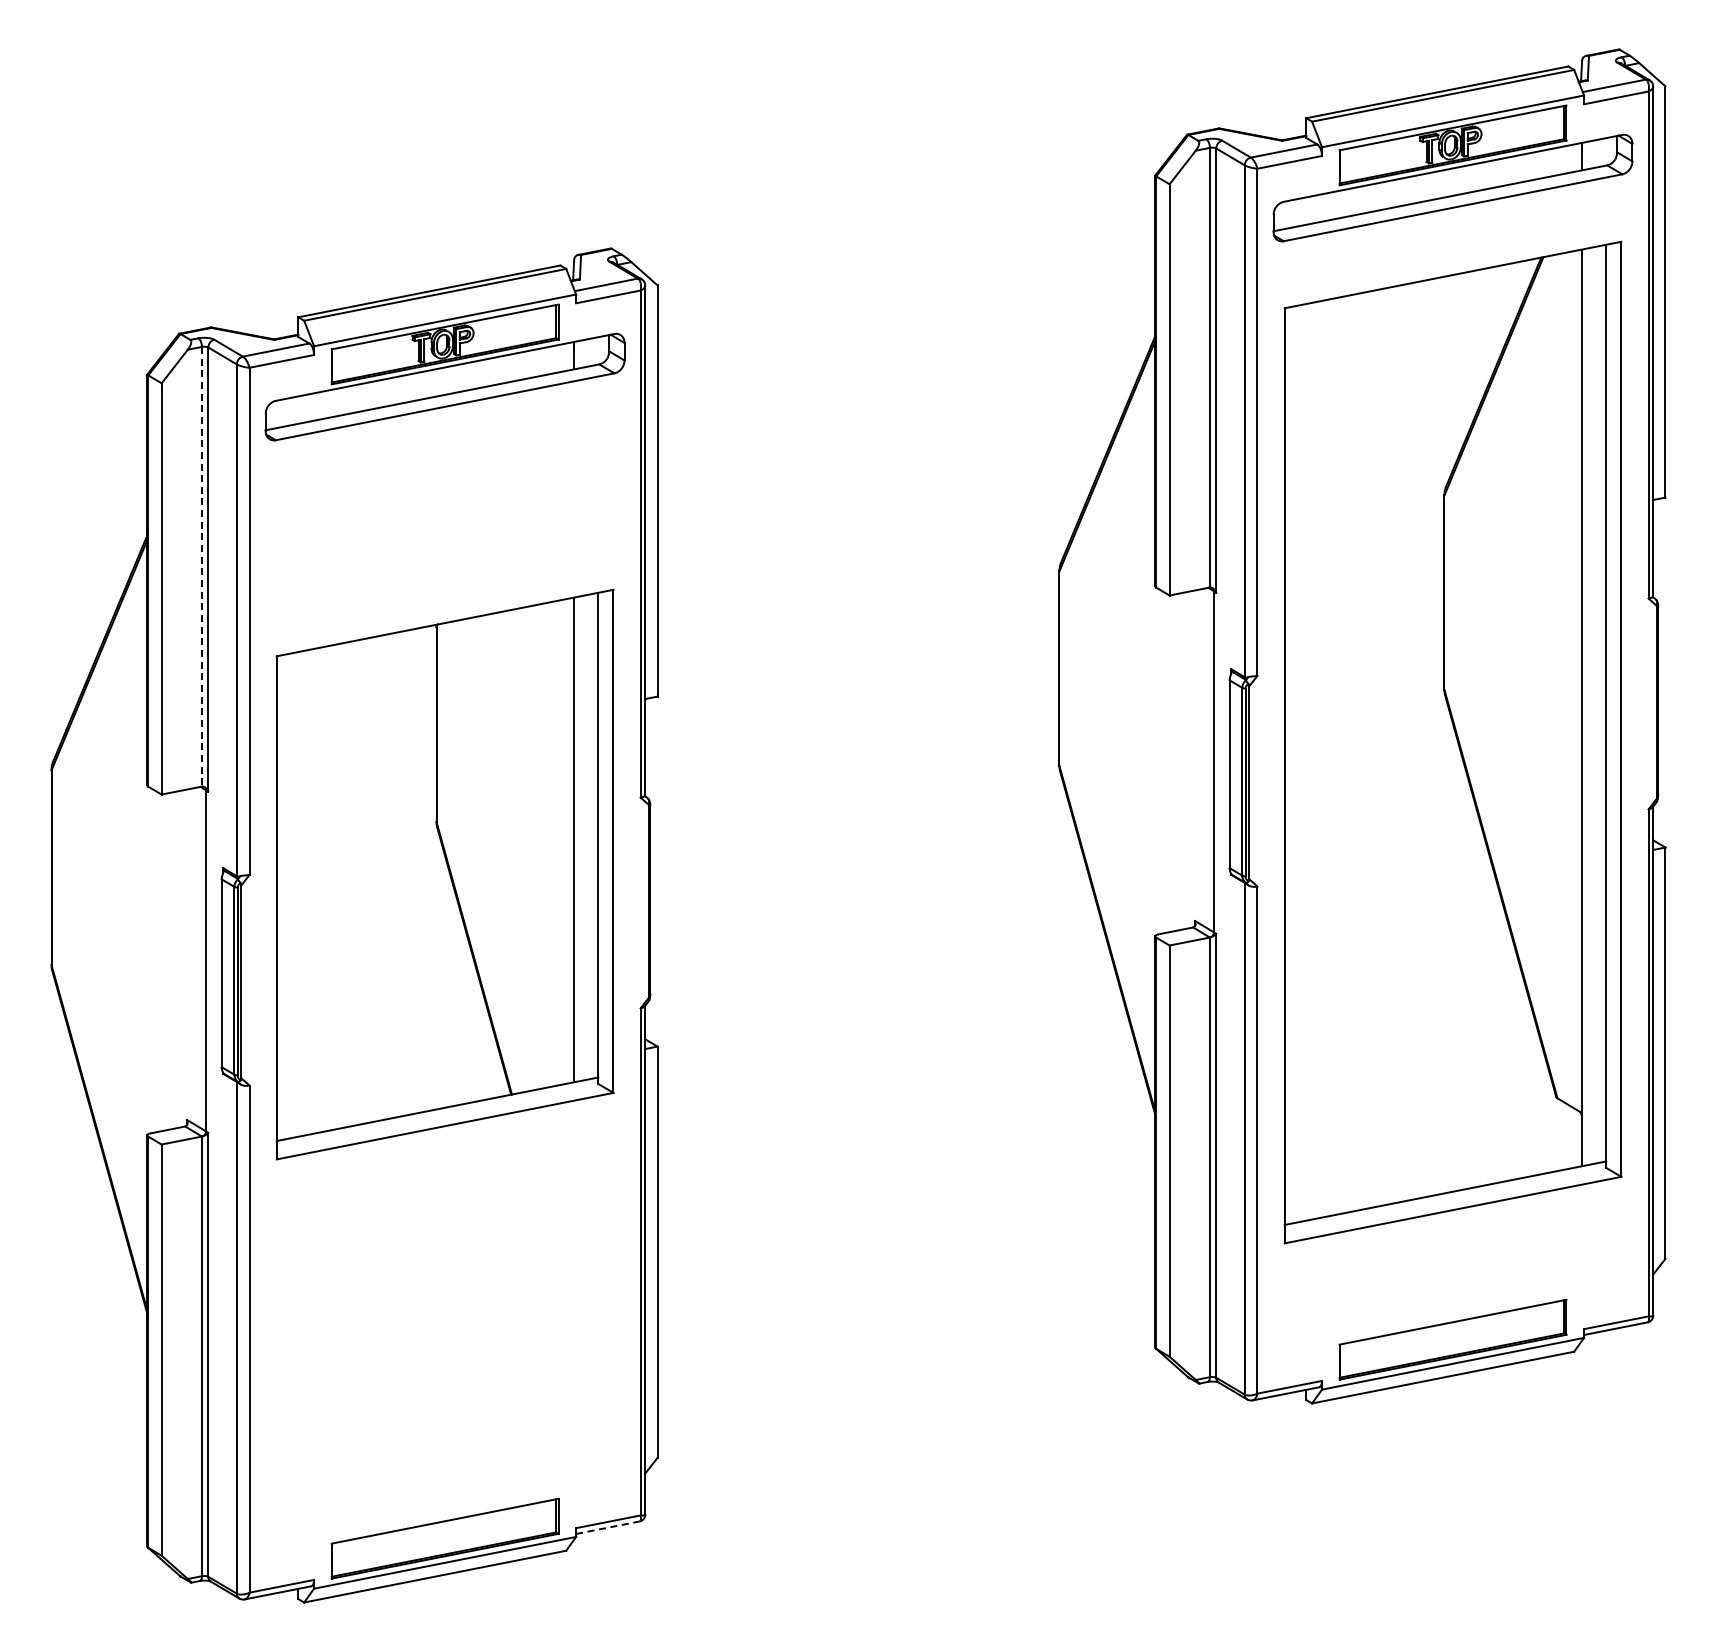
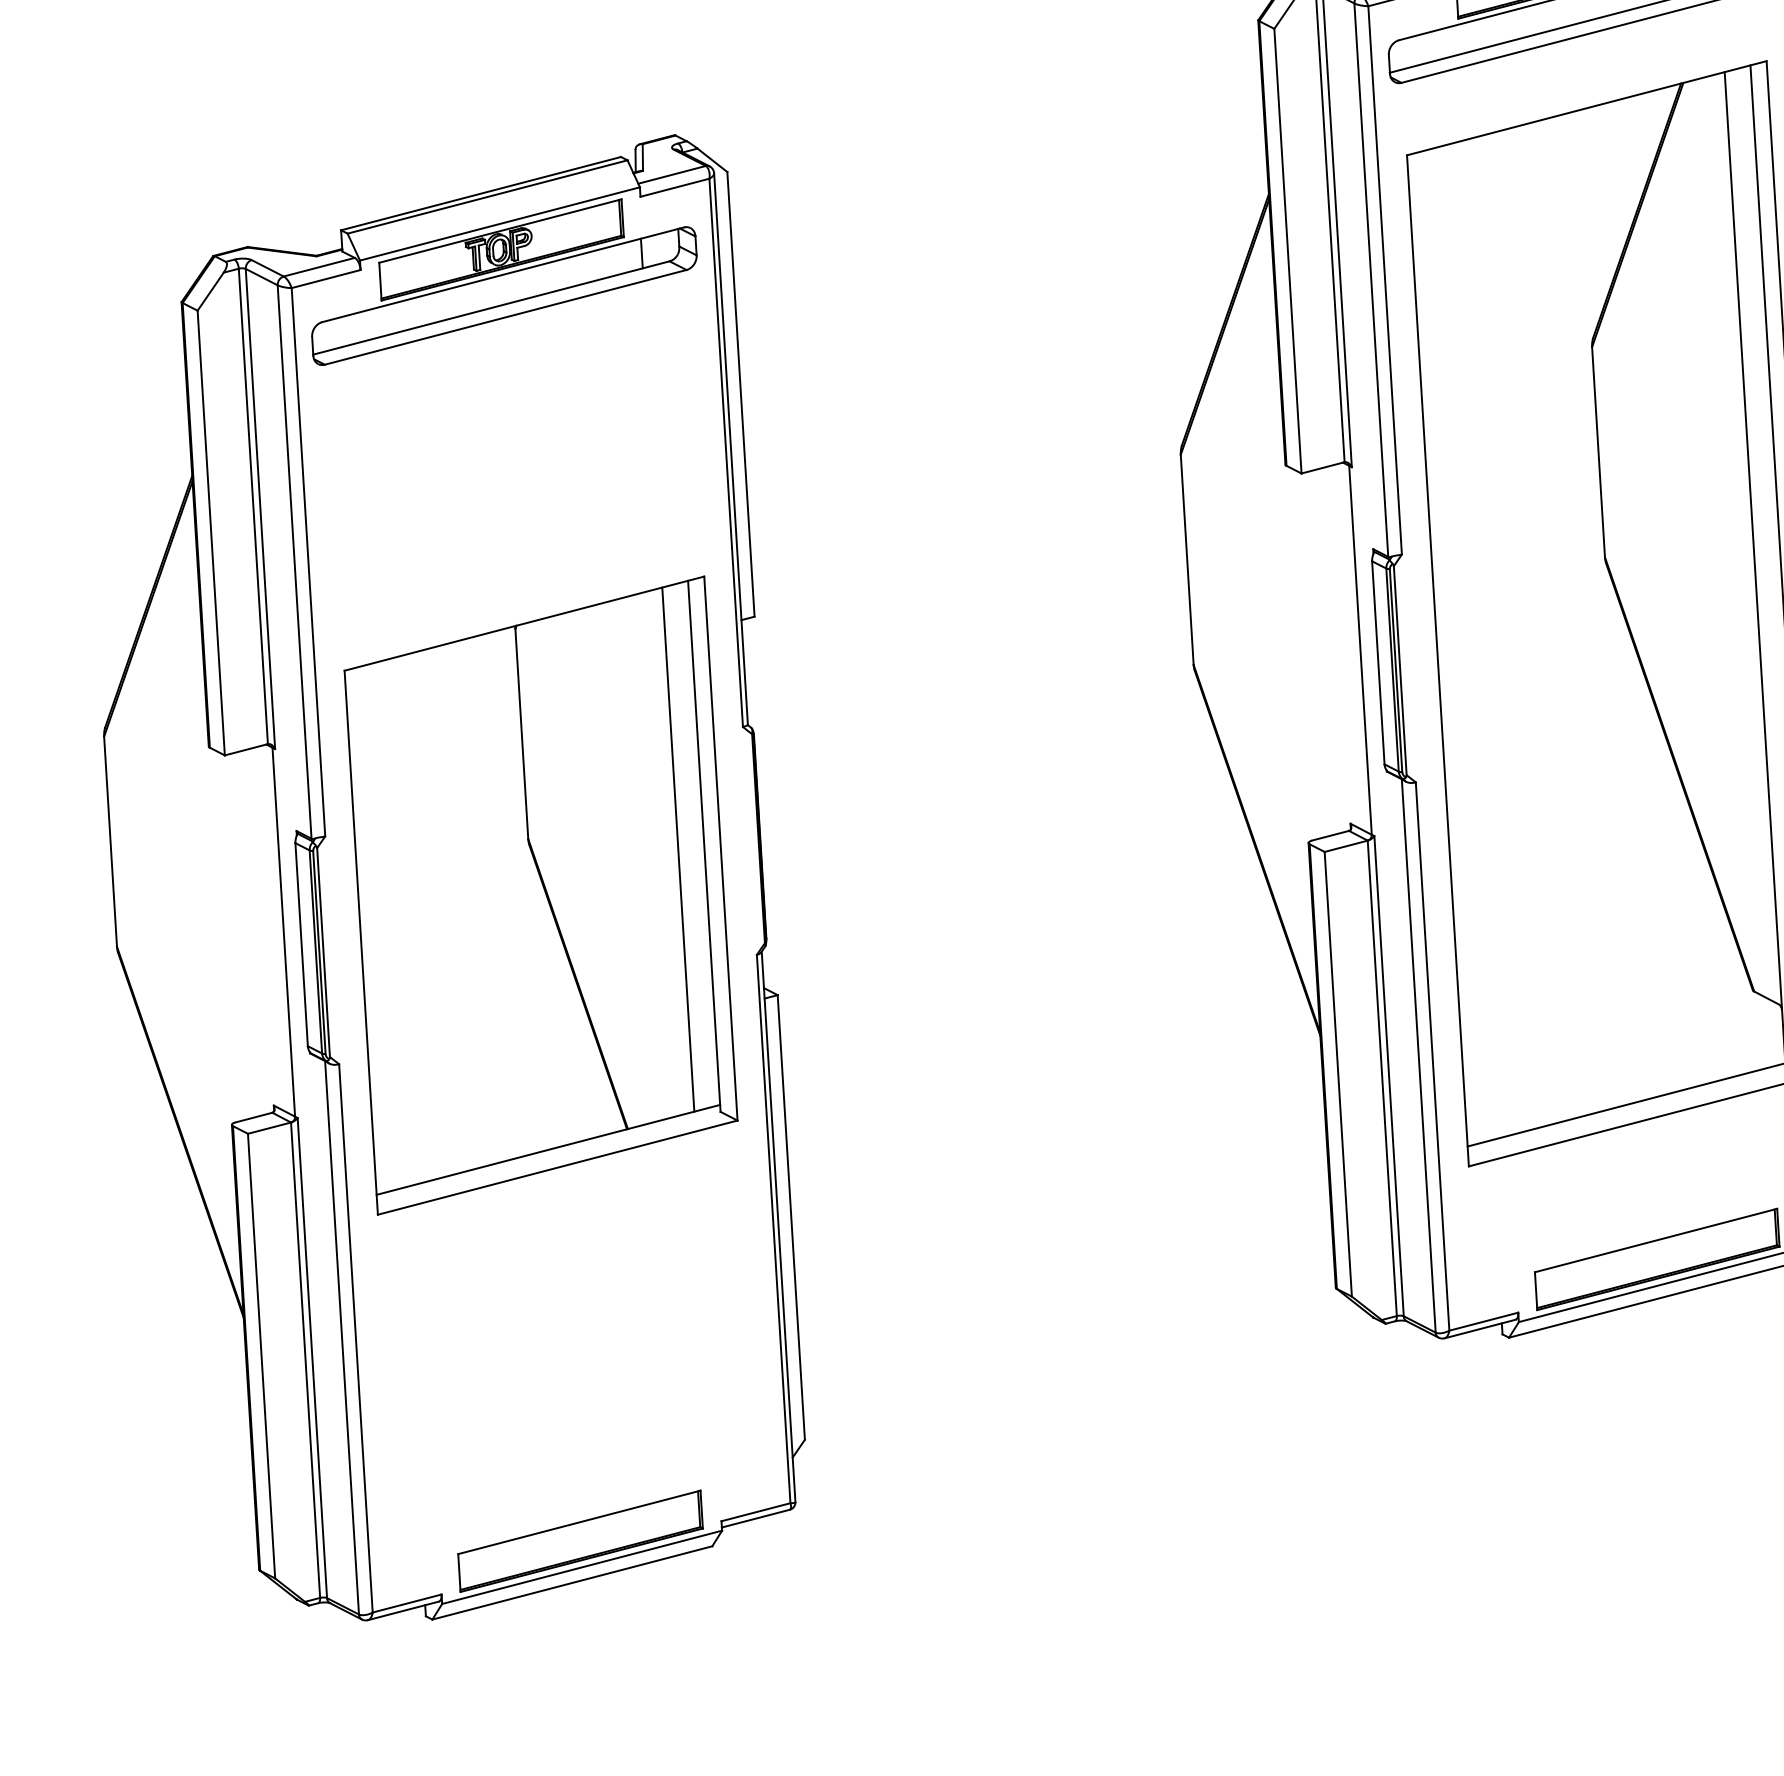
line: (201, 566) -> (252, 506), dashed -> solid
part: (444, 874) -> (540, 895), moved
line: (608, 1527) -> (756, 1518), dashed -> solid

